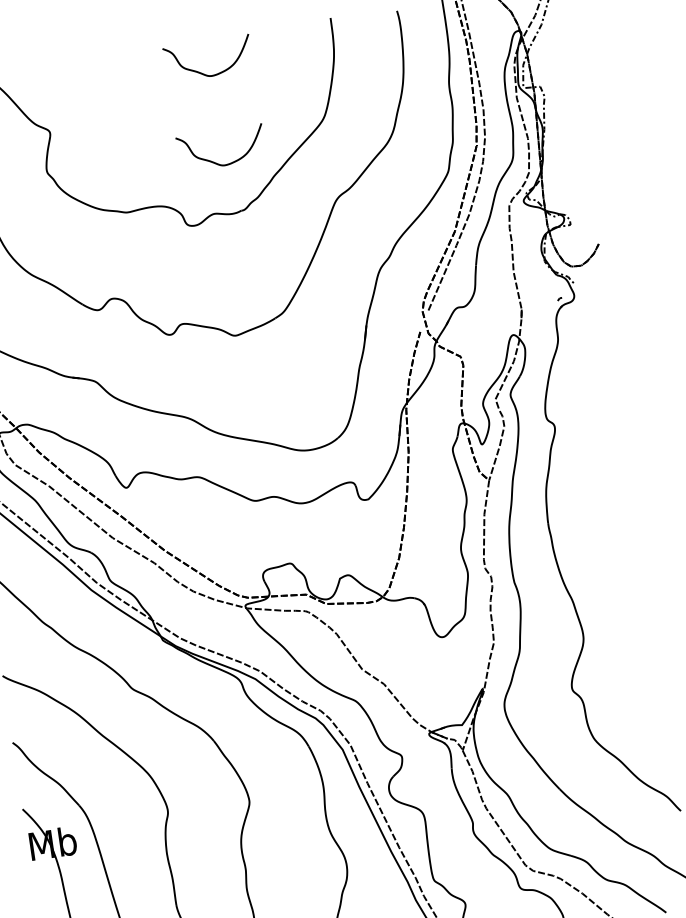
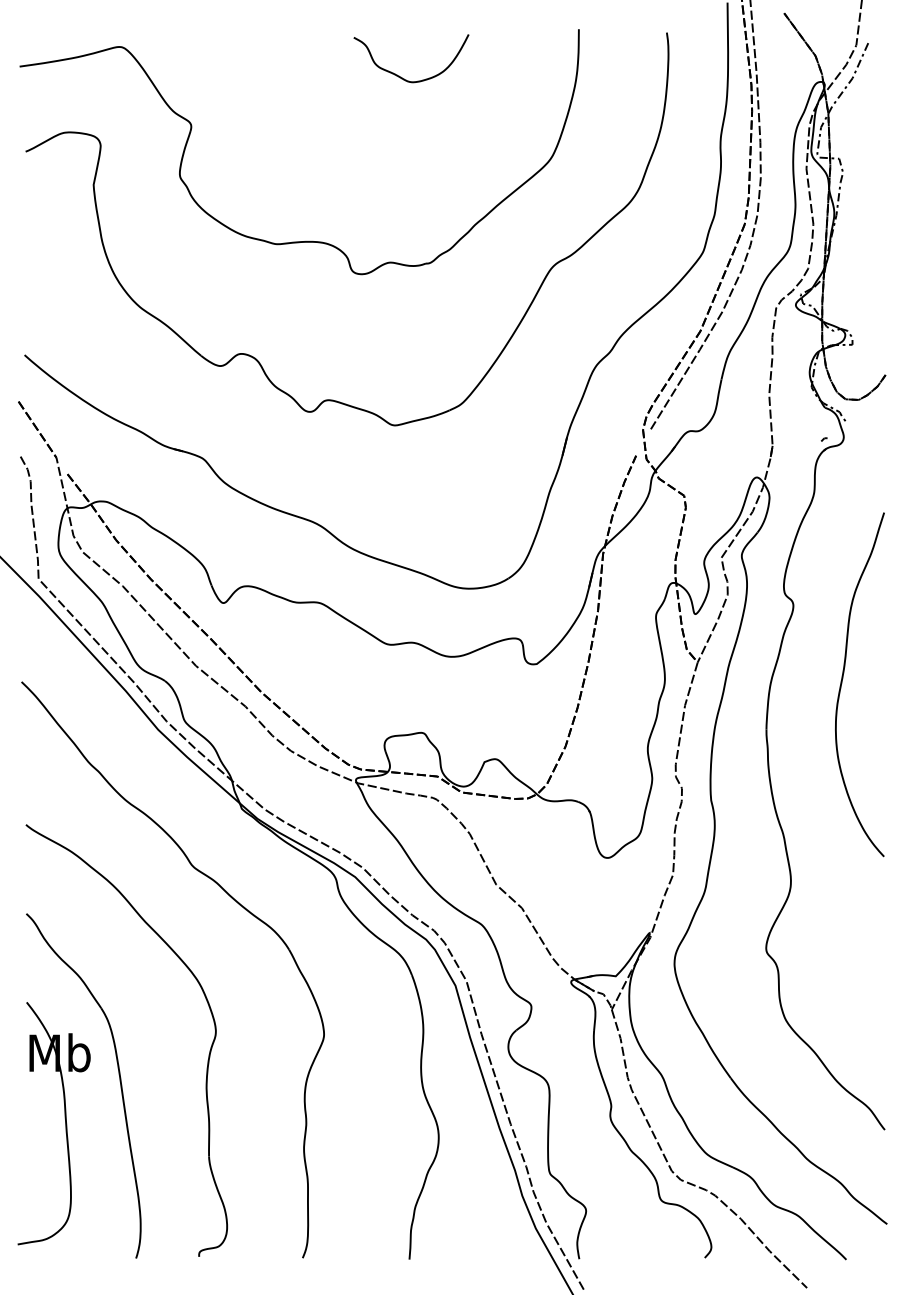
curve: (213, 161) -> (399, 194), removed
curve: (600, 480) -> (842, 683), added

